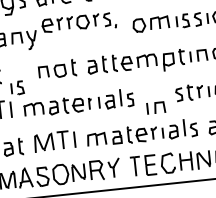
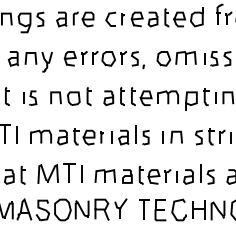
part: (79, 24) -> (104, 60), moved
part: (17, 87) -> (30, 97), moved
part: (155, 107) -> (172, 136), moved

